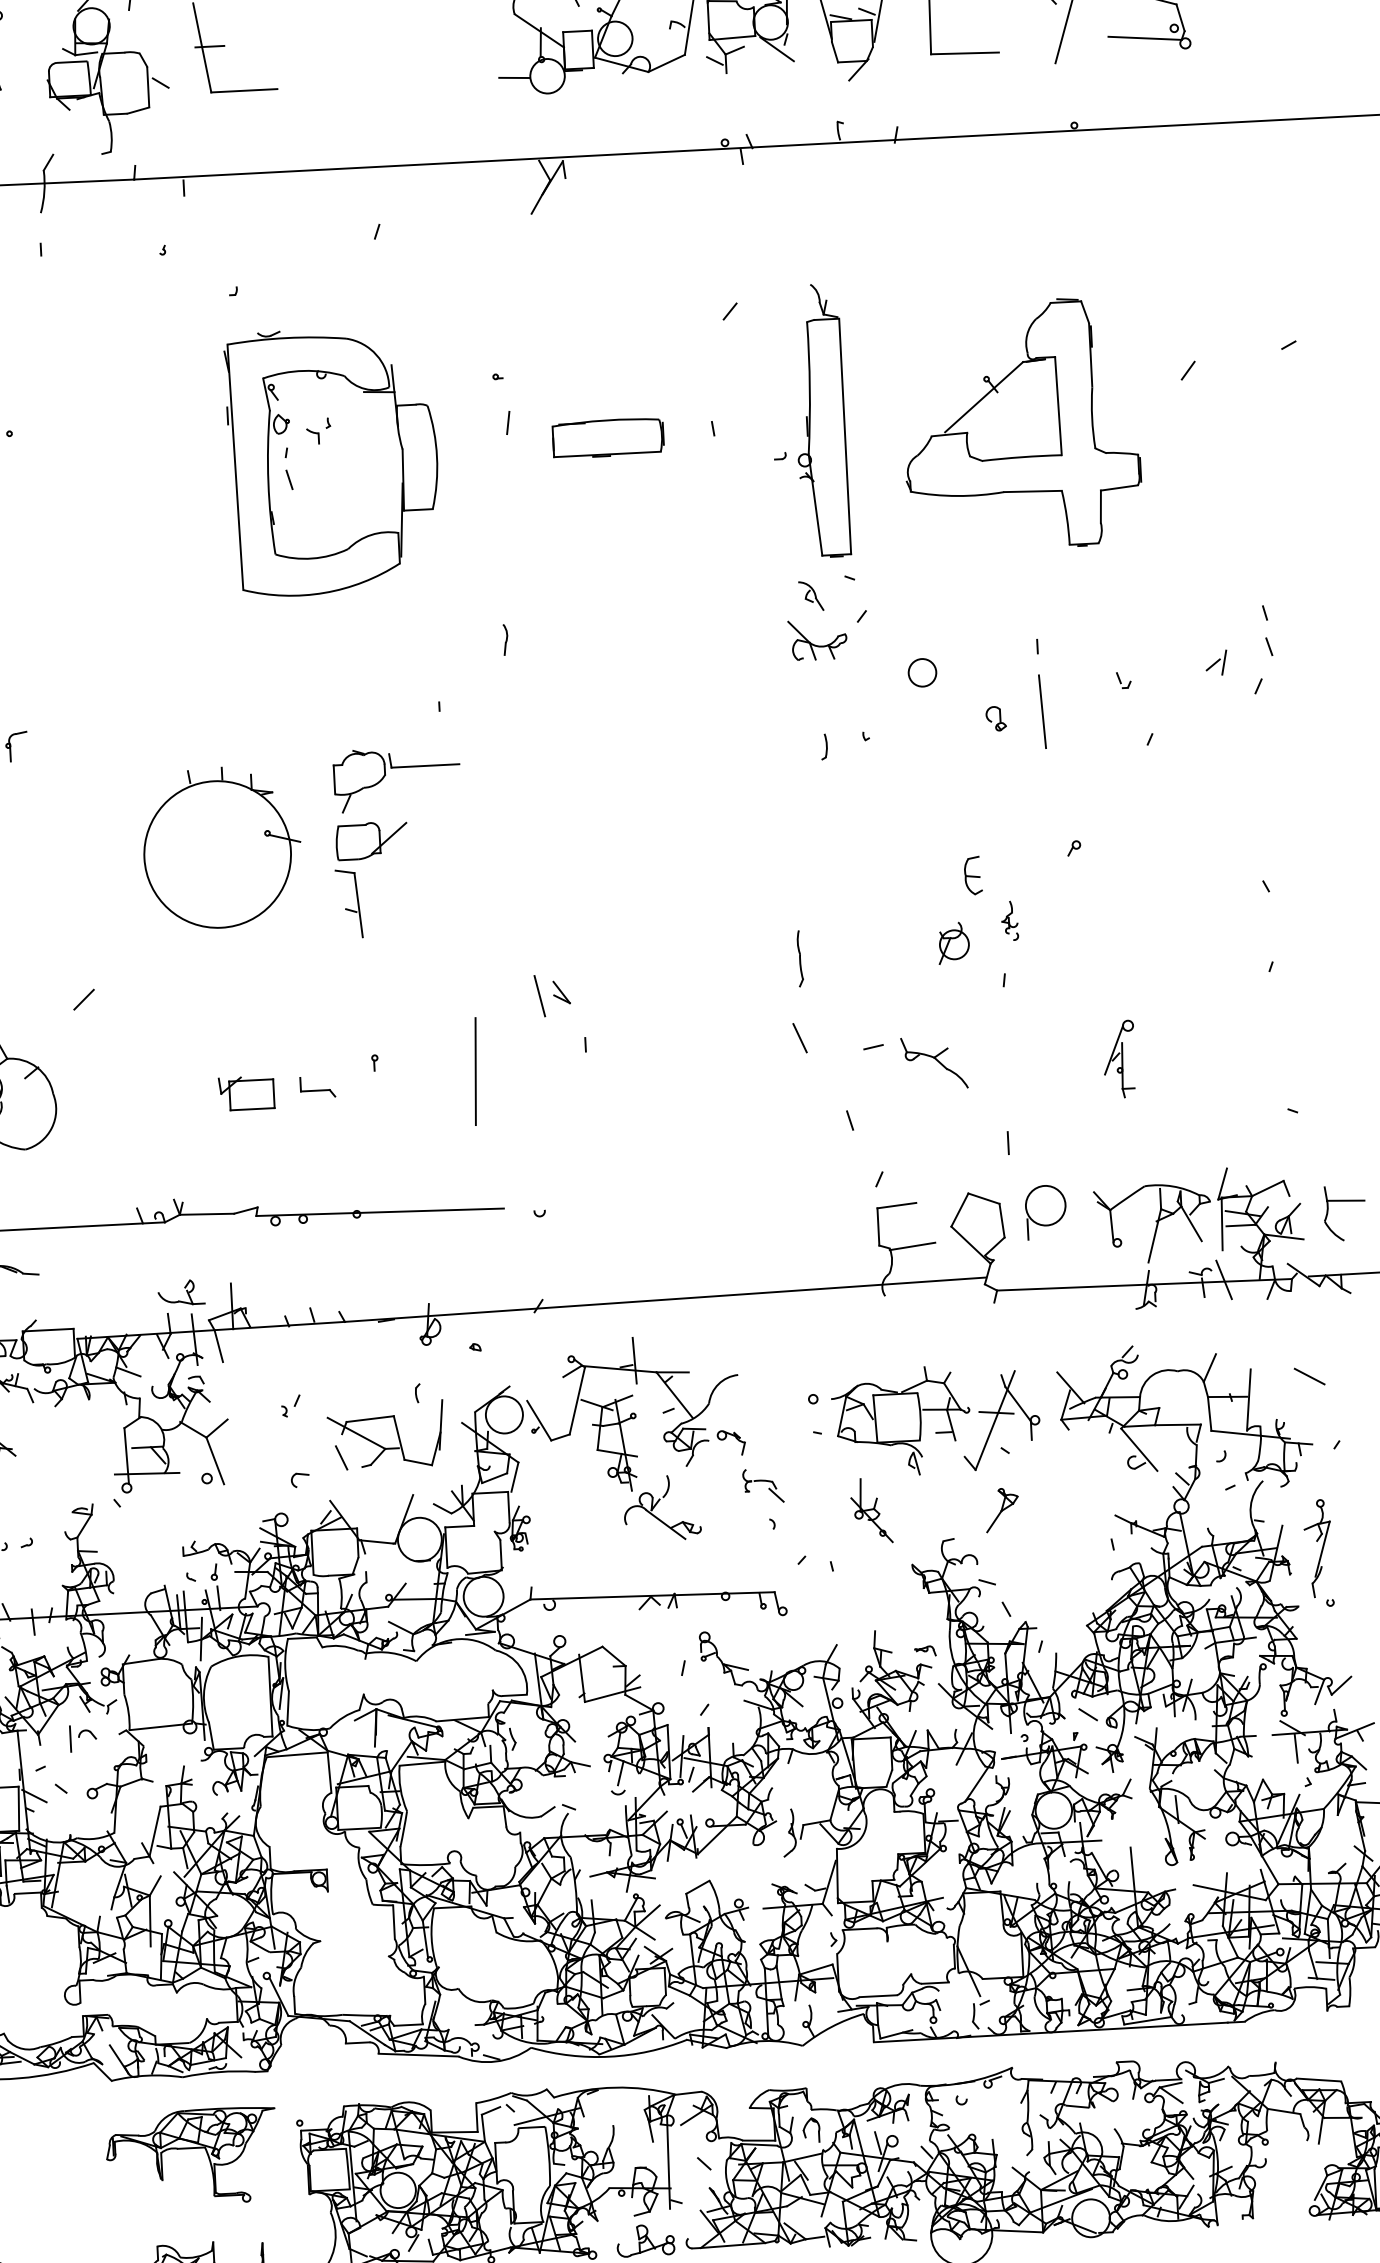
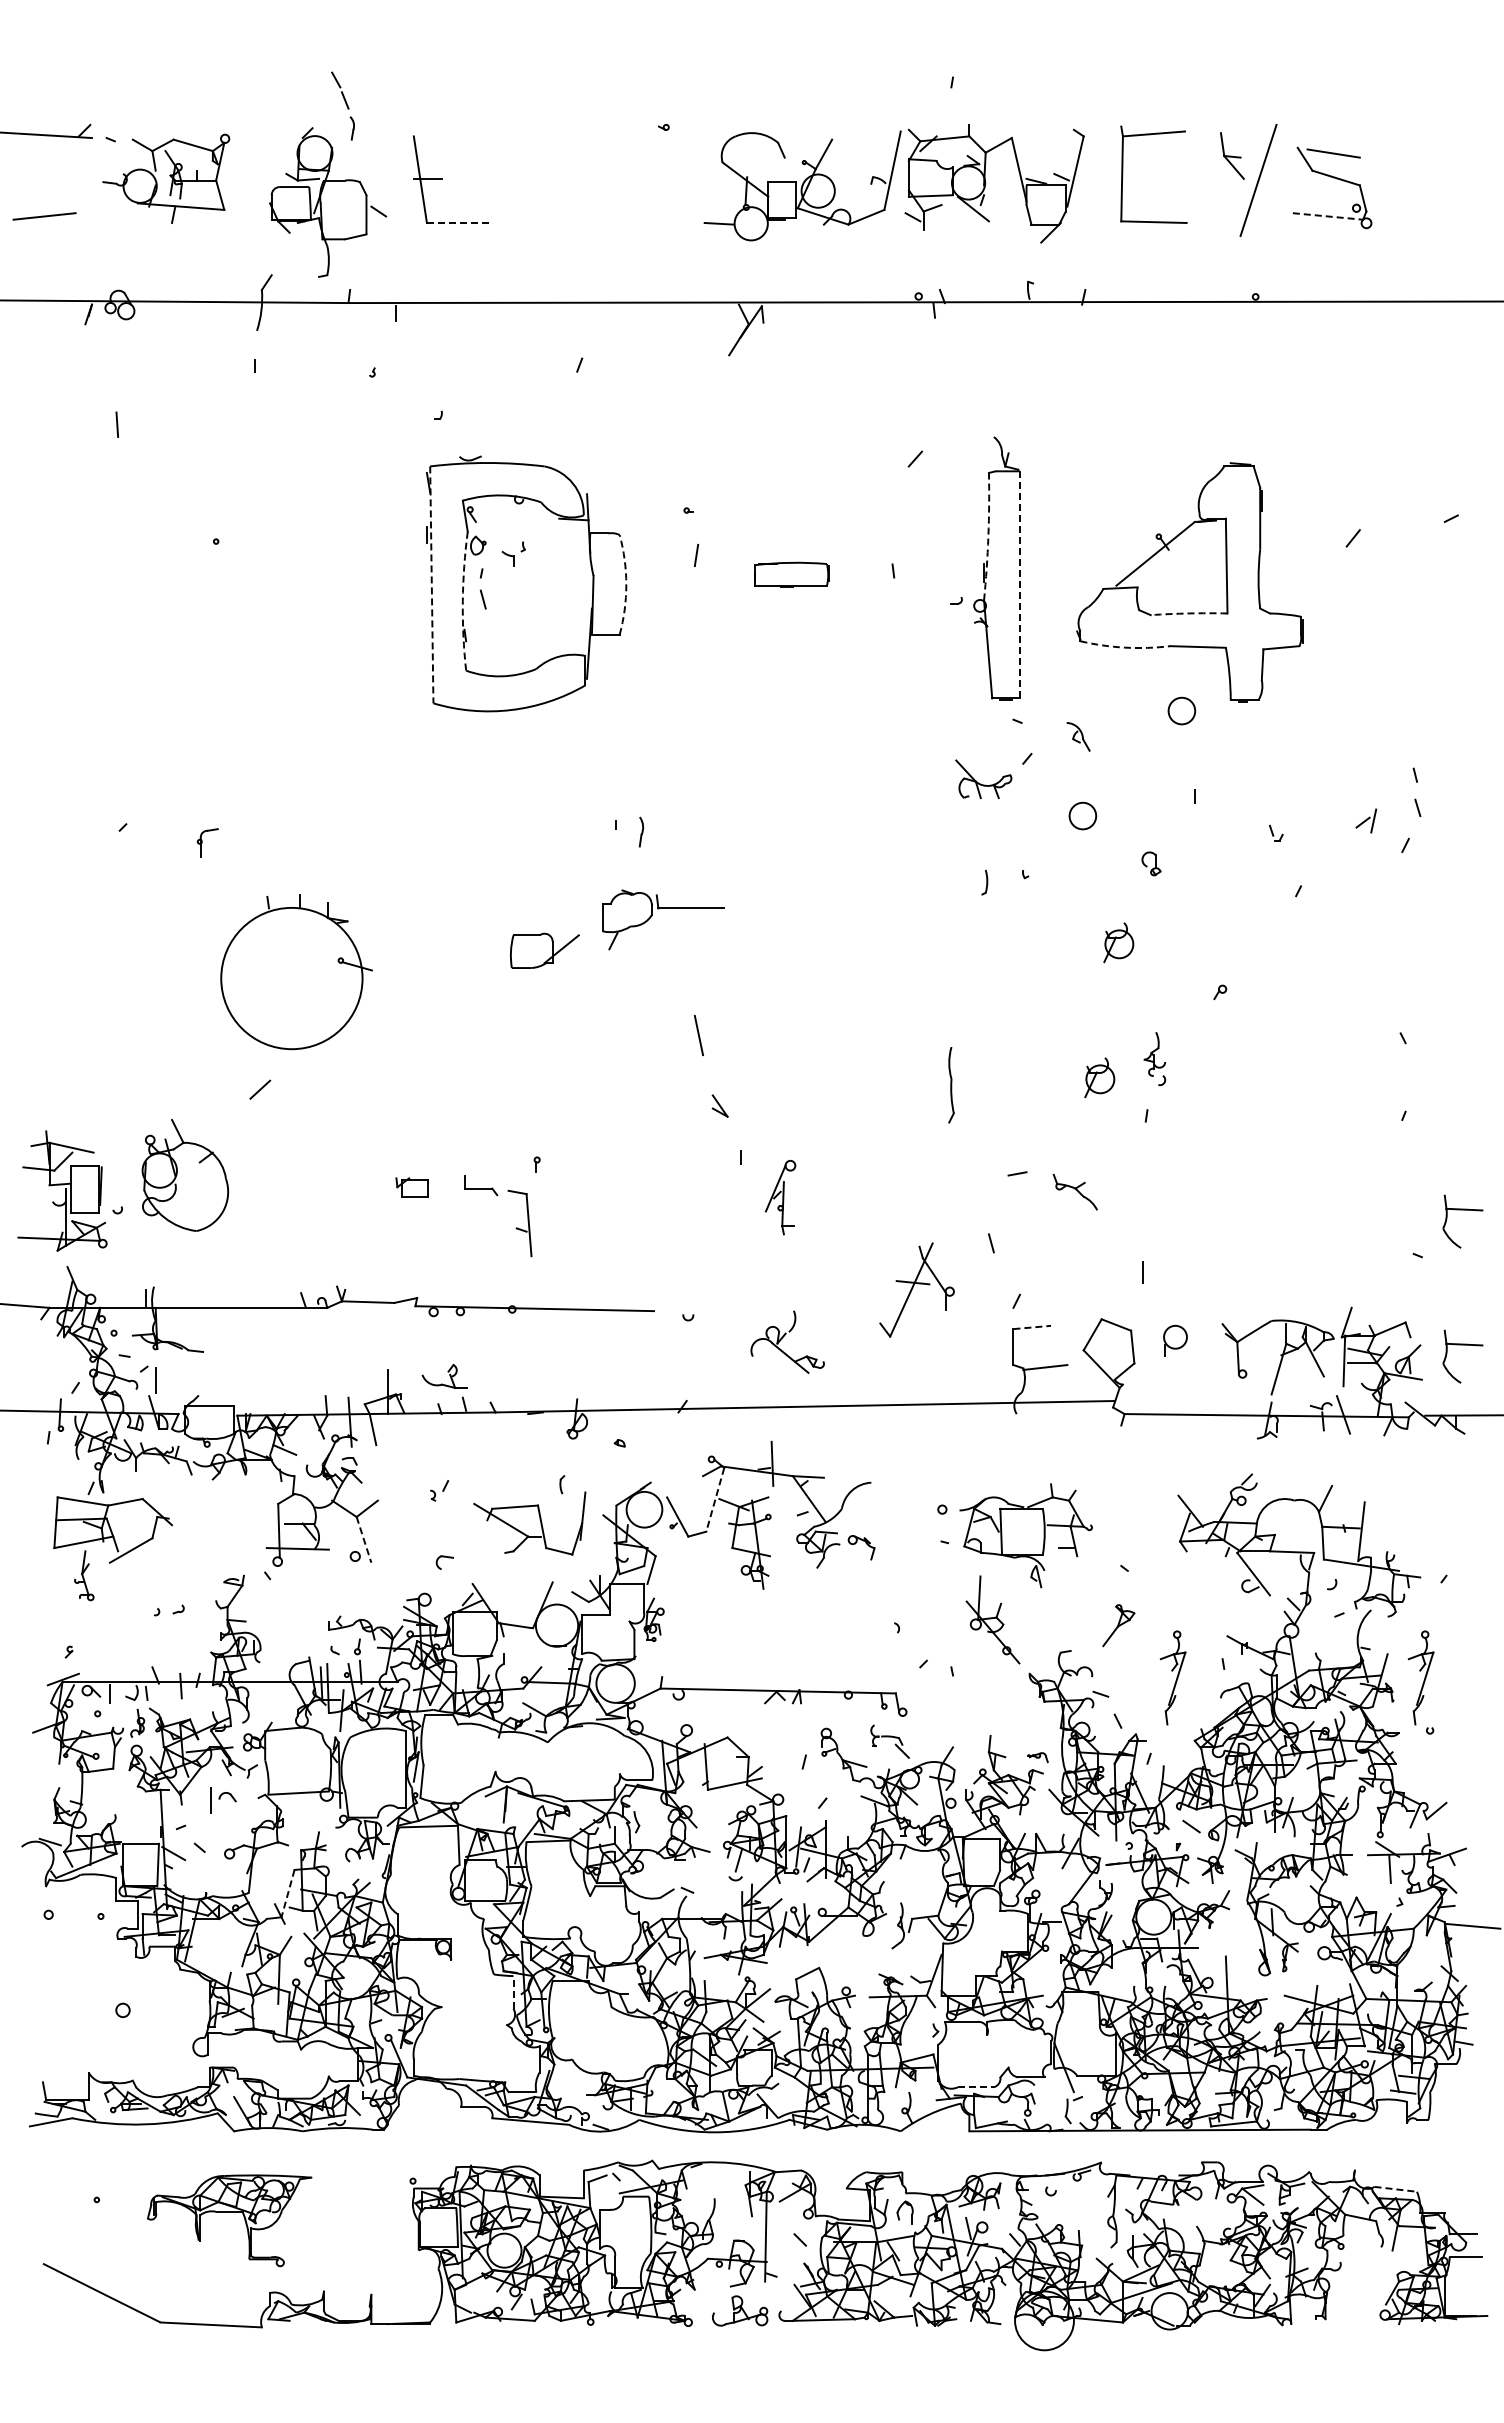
line: (1145, 38) -> (1328, 216), solid -> dashed
line: (244, 91) -> (458, 223), solid -> dashed
arc: (809, 387) -> (988, 536), solid -> dashed
line: (845, 436) -> (1020, 584), solid -> dashed
part: (607, 437) -> (791, 574), size x0.7
arc: (437, 456) -> (626, 584), solid -> dashed
arc: (1022, 457) -> (1189, 613), solid -> dashed
line: (235, 468) -> (431, 585), solid -> dashed
arc: (268, 482) -> (462, 601), solid -> dashed
arc: (957, 495) -> (1125, 647), solid -> dashed
circle: (1019, 558) -> (1181, 710), added
part: (811, 595) -> (1078, 736), moved
part: (505, 639) -> (641, 831), moved
line: (1042, 711) -> (1196, 859), removed
part: (392, 768) -> (659, 909), moved
part: (966, 802) -> (1118, 942), added
part: (222, 848) -> (296, 972), moved
part: (972, 875) -> (1121, 1013), removed
part: (348, 903) -> (519, 1223), moved
part: (1009, 920) -> (1154, 1058), size x1.4
part: (799, 958) -> (950, 1084), size x1.4
line: (539, 996) -> (698, 1035), moved
line: (800, 1038) -> (947, 1161), removed
part: (1119, 1059) -> (780, 1197), moved
part: (1336, 1061) -> (1462, 1210), added
part: (934, 1063) -> (1075, 1192), size x0.7
line: (475, 1071) -> (633, 1177), removed
part: (245, 1093) -> (411, 1187), size x0.6
line: (897, 1205) -> (1032, 1327), solid -> dashed
part: (1046, 1211) -> (1175, 1340), size x0.6
part: (181, 1292) -> (444, 1376), moved
line: (1310, 1375) -> (1421, 1511), removed
line: (577, 1401) -> (715, 1500), solid -> dashed
part: (1000, 1419) -> (916, 1289), moved
line: (341, 1457) -> (485, 1542), removed
line: (215, 1461) -> (364, 1540), solid -> dashed
part: (762, 1485) -> (889, 1741), moved
part: (661, 1507) -> (787, 1341), moved
part: (870, 1510) -> (992, 1619), size x1.4
part: (1060, 1561) -> (1172, 1677), added
line: (155, 1831) -> (288, 1893), solid -> dashed
line: (393, 1921) -> (513, 1991), solid -> dashed
line: (877, 1996) -> (975, 2087), solid -> dashed
line: (1319, 2080) -> (1396, 2189), solid -> dashed
part: (191, 2148) -> (229, 2212), moved

